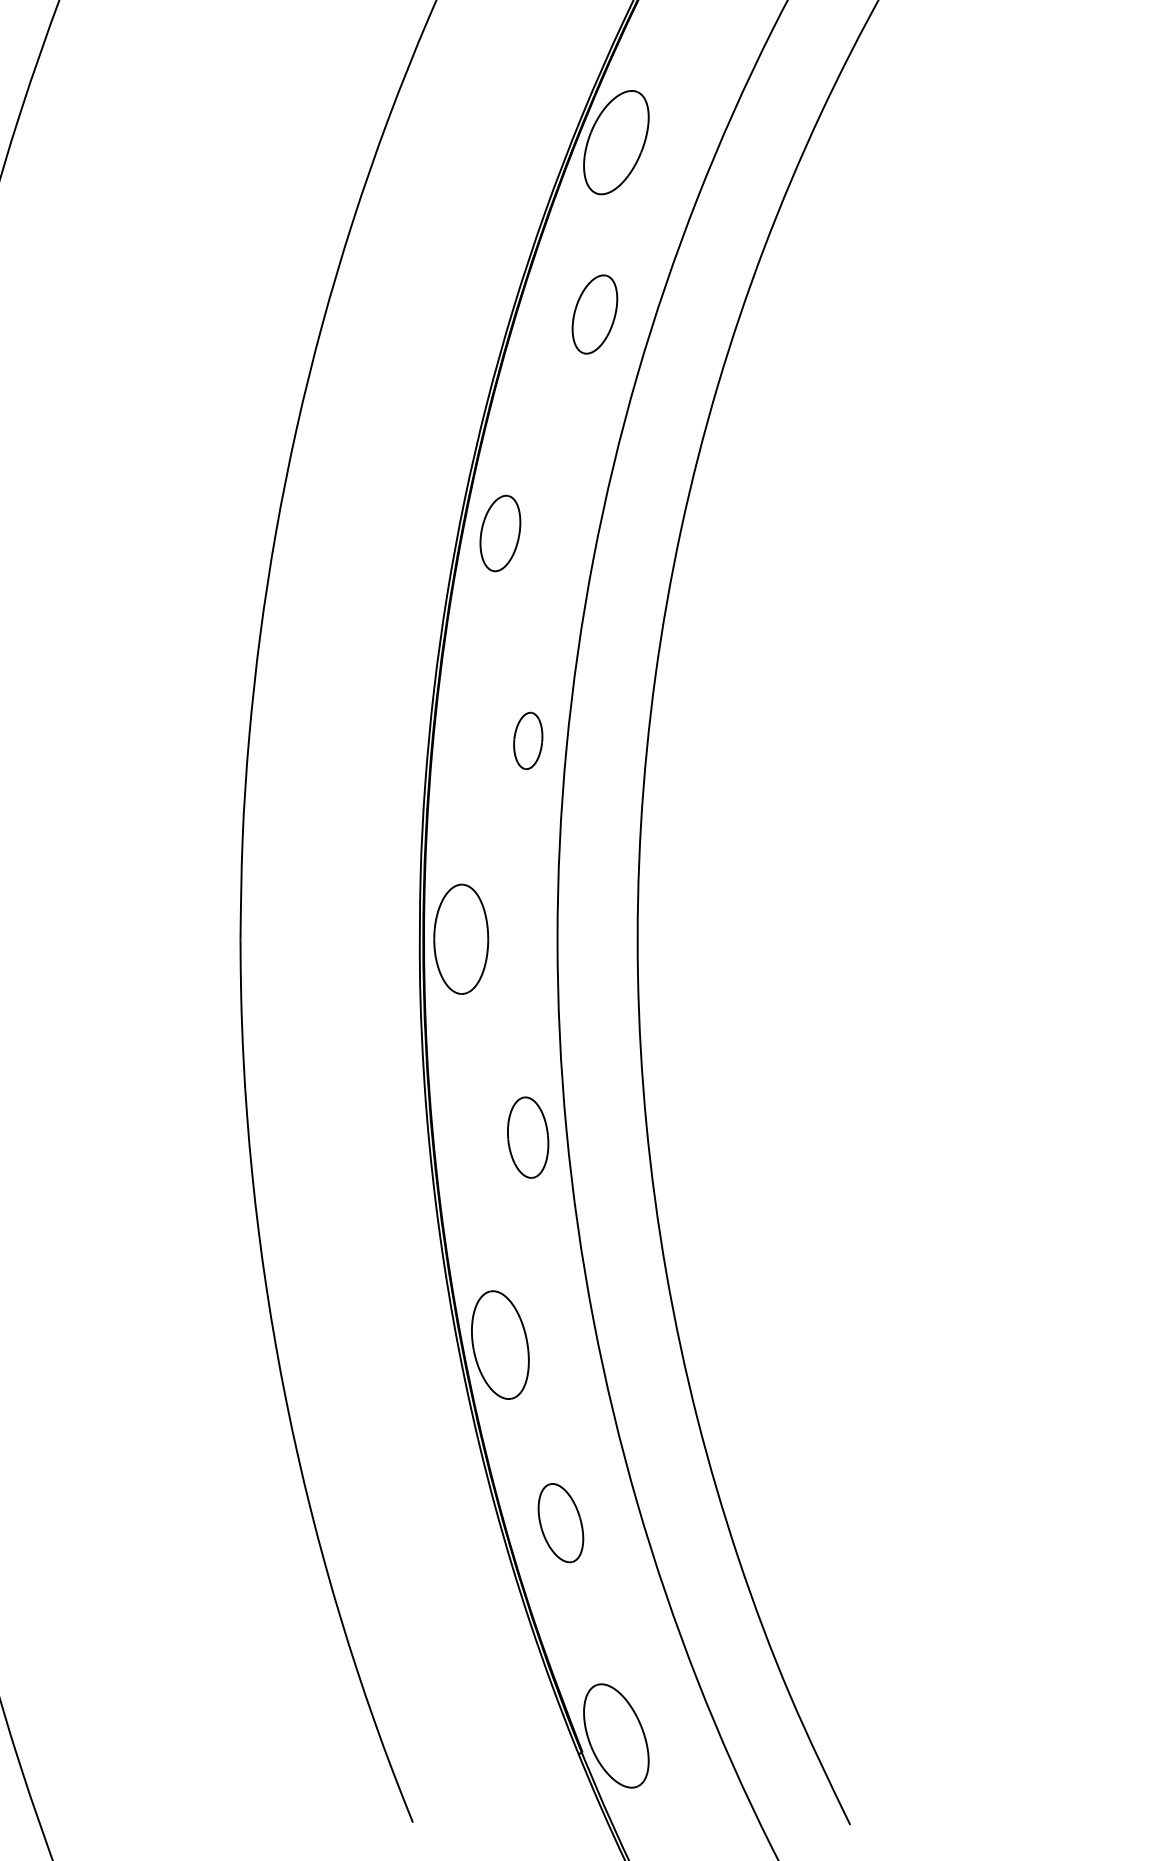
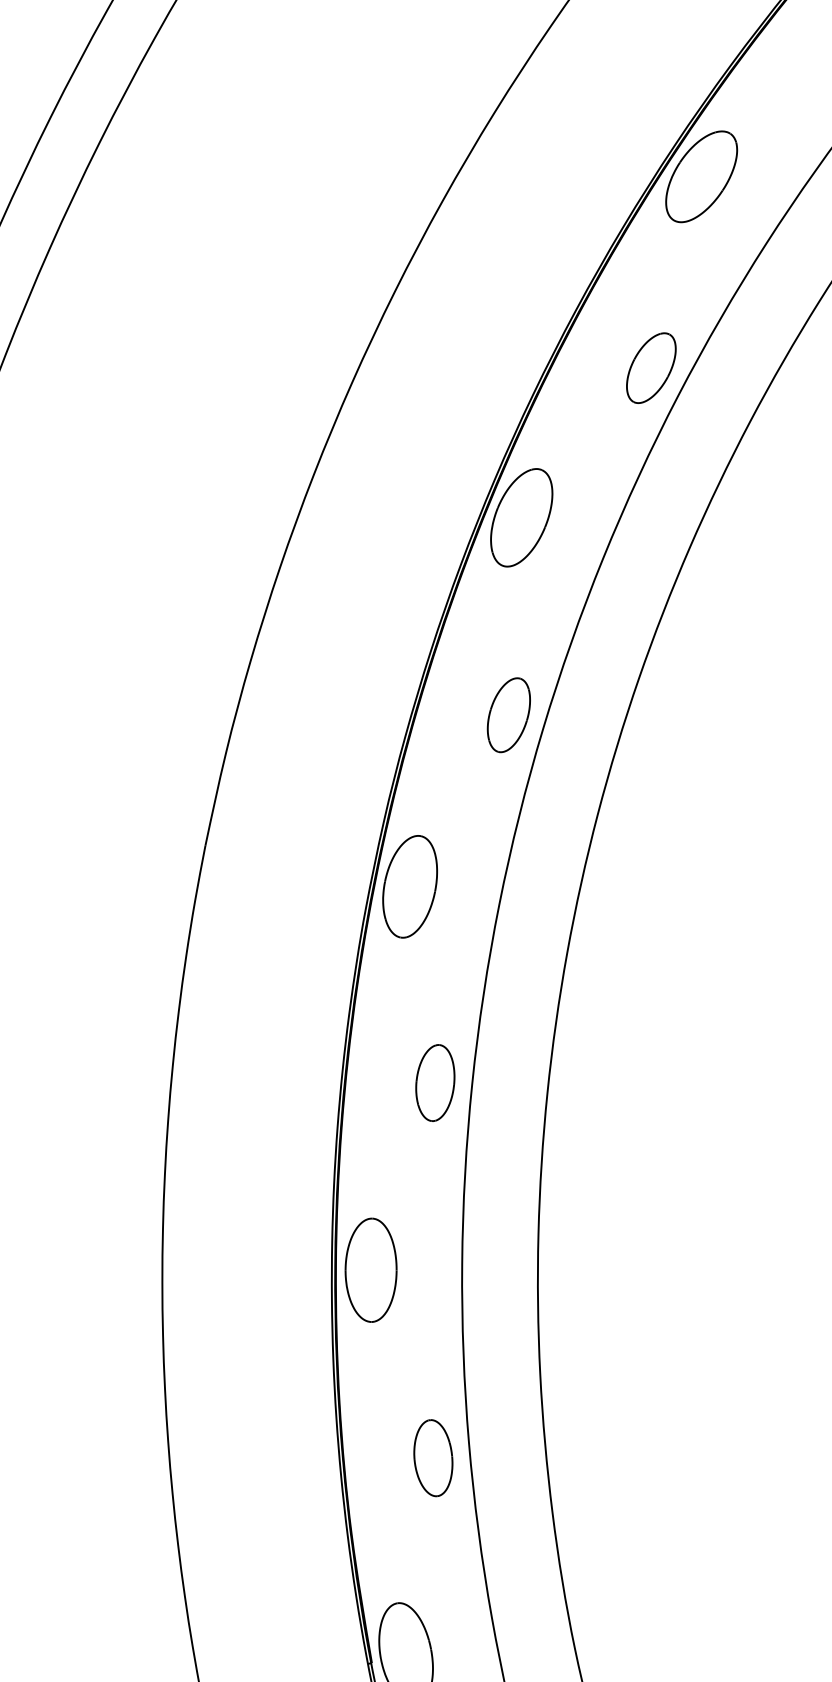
part: (594, 314) -> (650, 368), moved
part: (500, 533) -> (521, 517), size x1.43
part: (528, 740) -> (509, 714), size x1.43
part: (560, 1523) -> (433, 1458), moved

